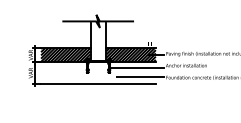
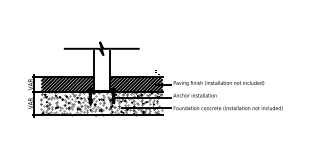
hatch: (97, 73) -> (101, 103), added

